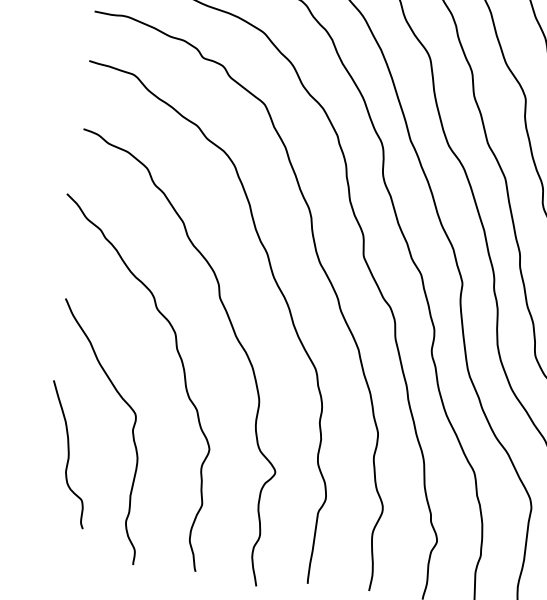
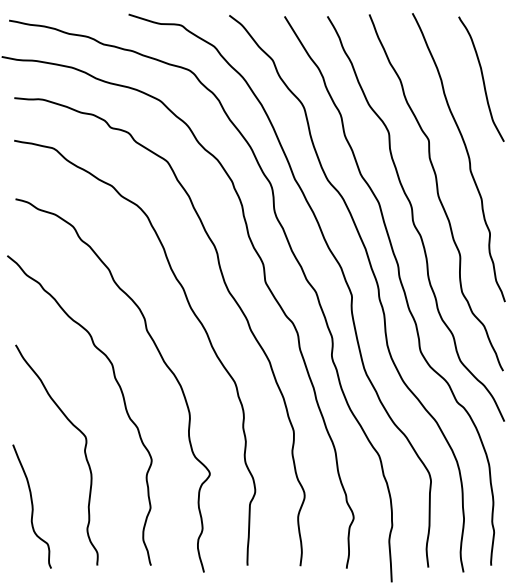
curve: (67, 454) -> (31, 506), moved

